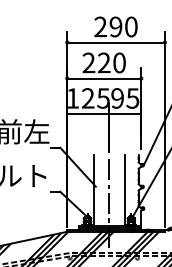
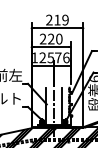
text: (123, 25) -> (61, 19), 290 -> 219
text: (125, 97) -> (62, 57), 95 -> 76

